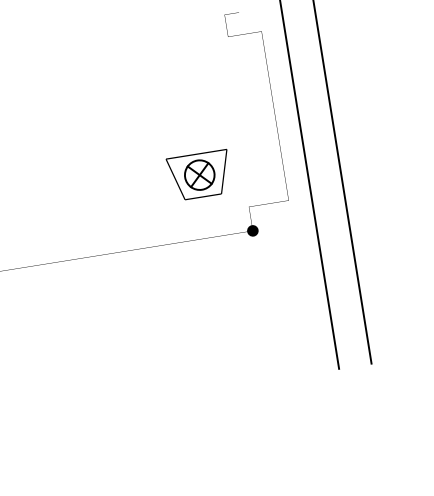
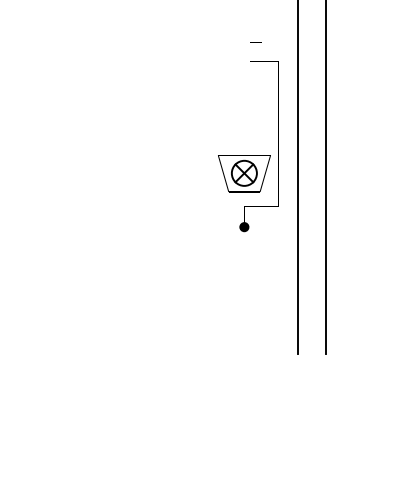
part: (199, 175) -> (244, 173), moved

